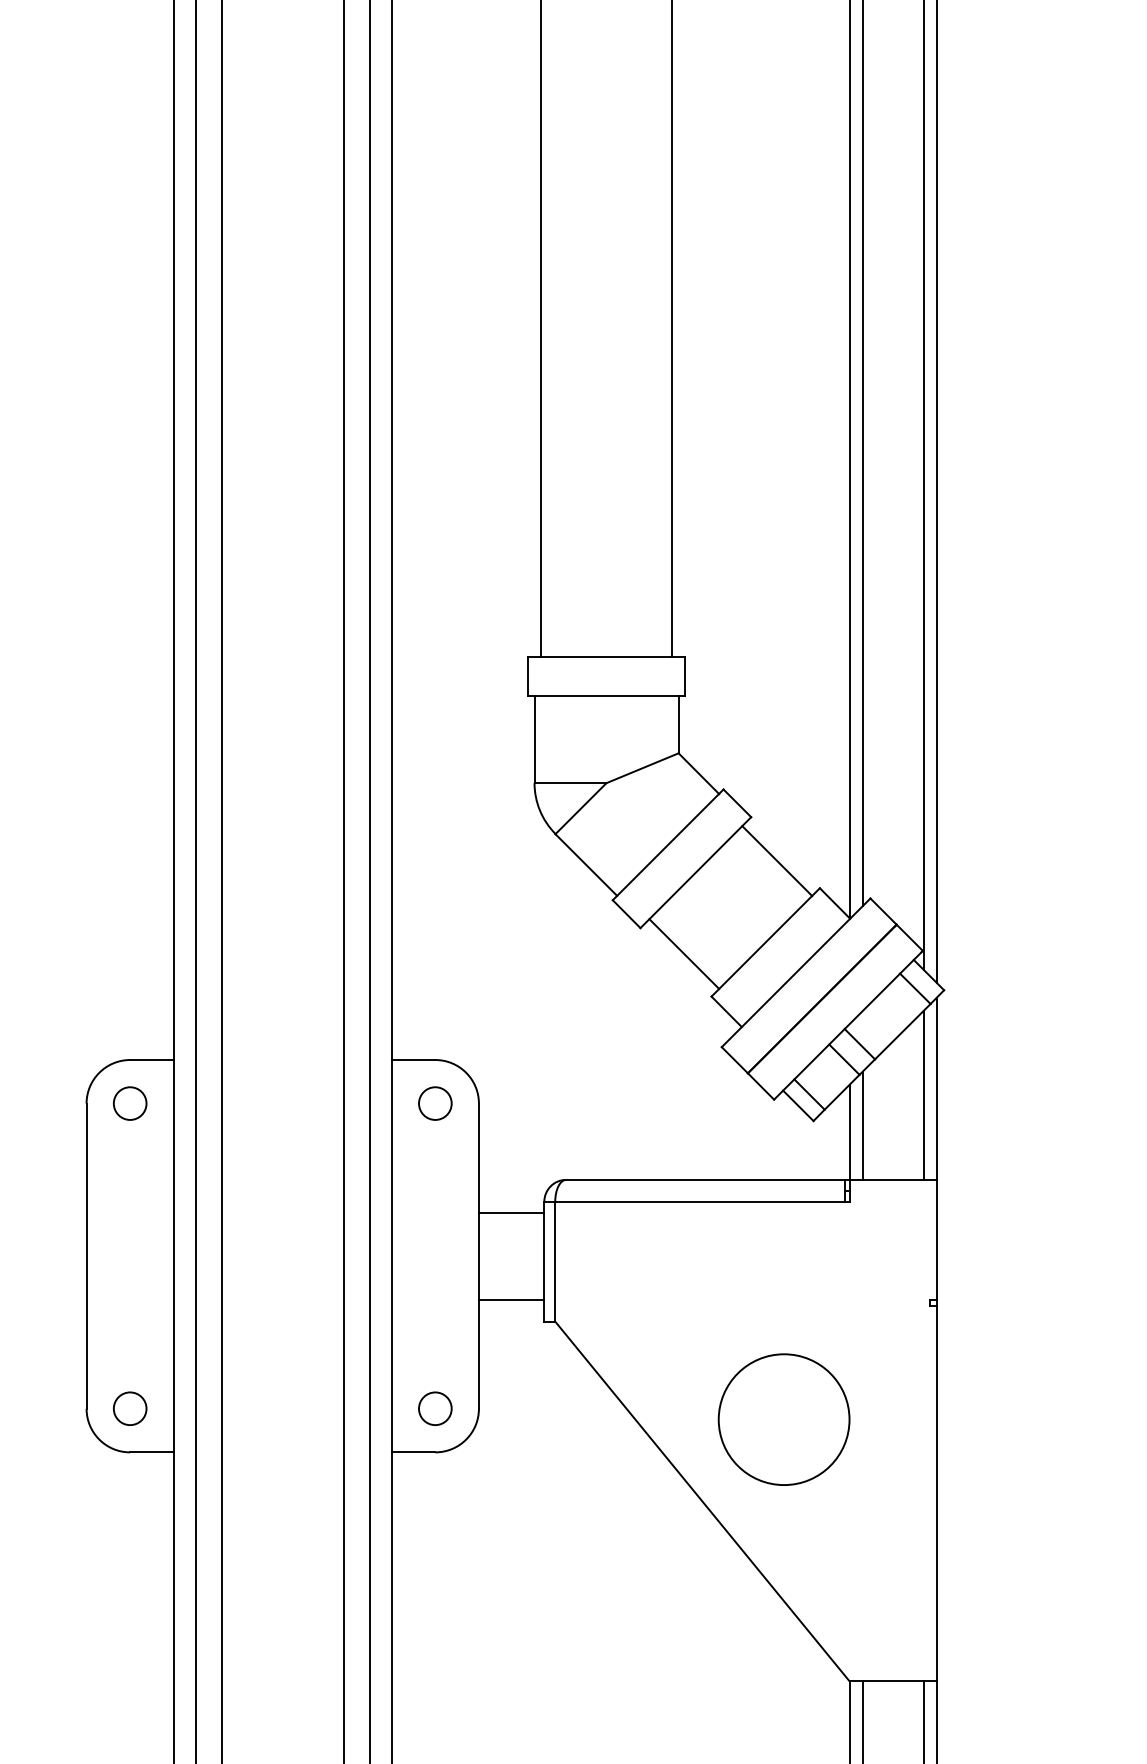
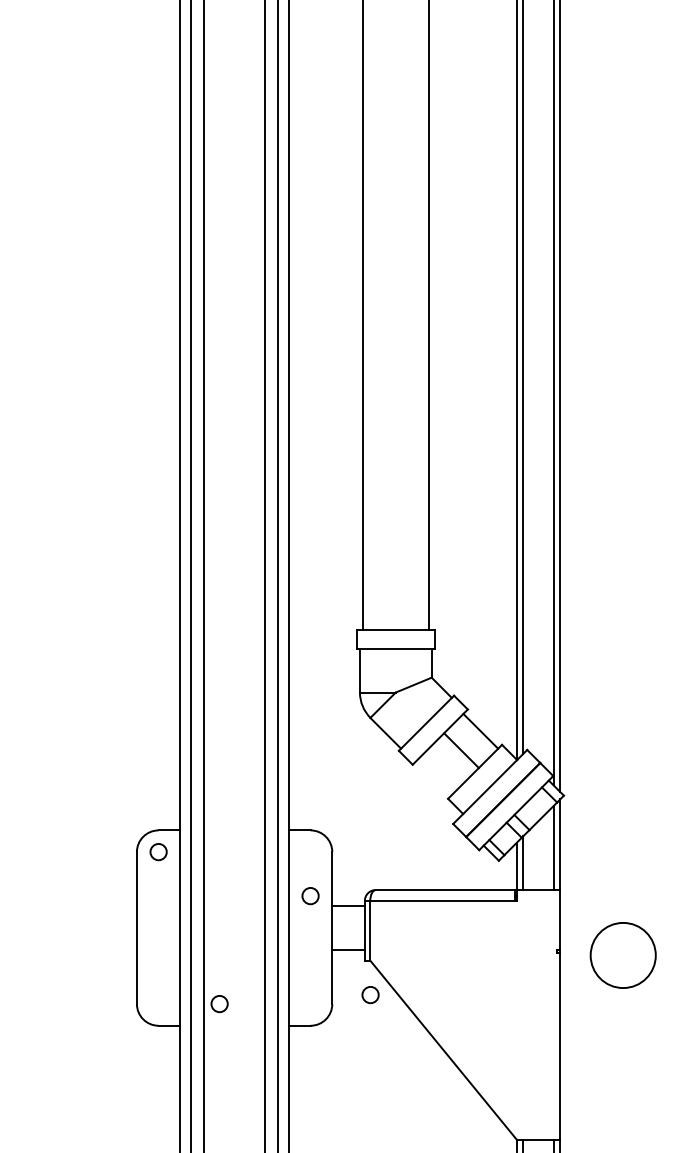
line: (684, 953) -> (461, 750), moved
circle: (435, 1104) -> (310, 896), moved
circle: (129, 1409) -> (219, 1004), moved
circle: (435, 1409) -> (370, 995), moved
circle: (782, 1419) -> (622, 955), moved

